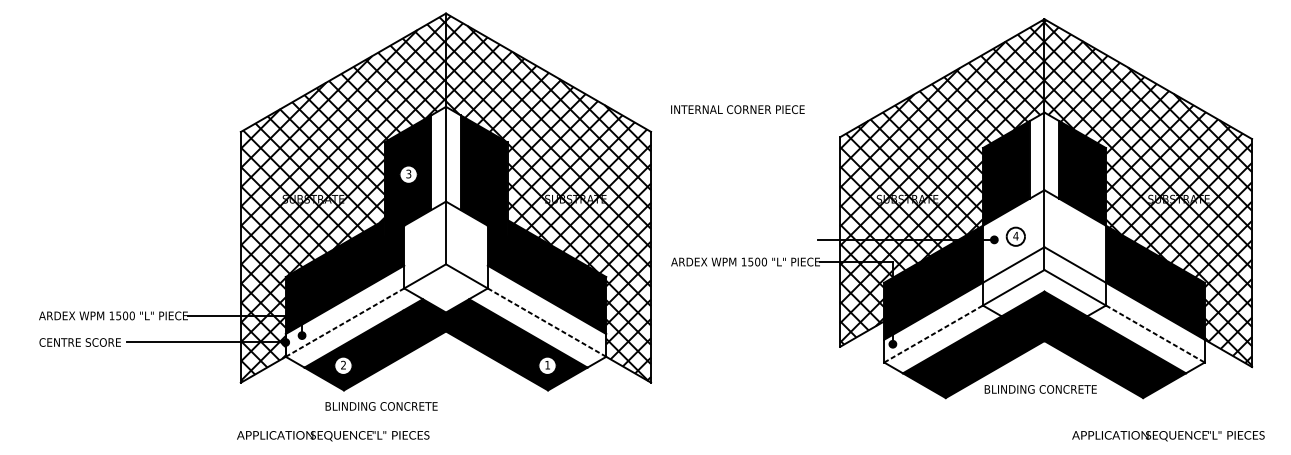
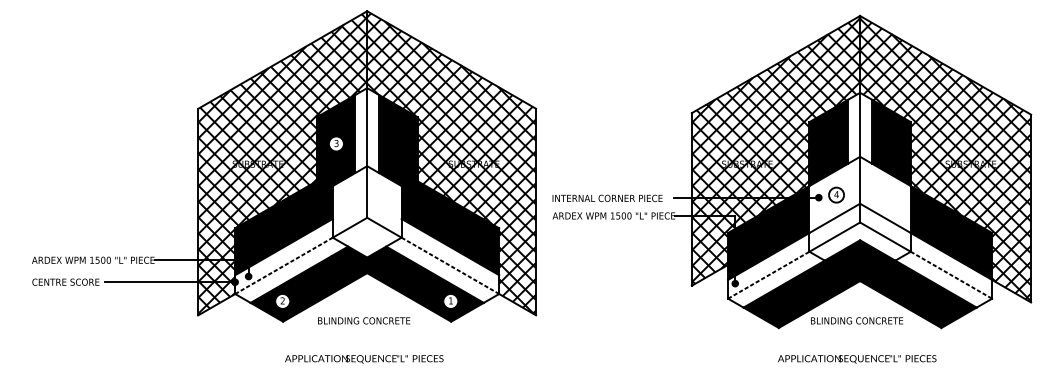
text: (737, 108) -> (607, 197), moved
text: (382, 405) -> (364, 320), moved
text: (333, 436) -> (364, 359), moved
text: (1168, 436) -> (857, 359), moved

